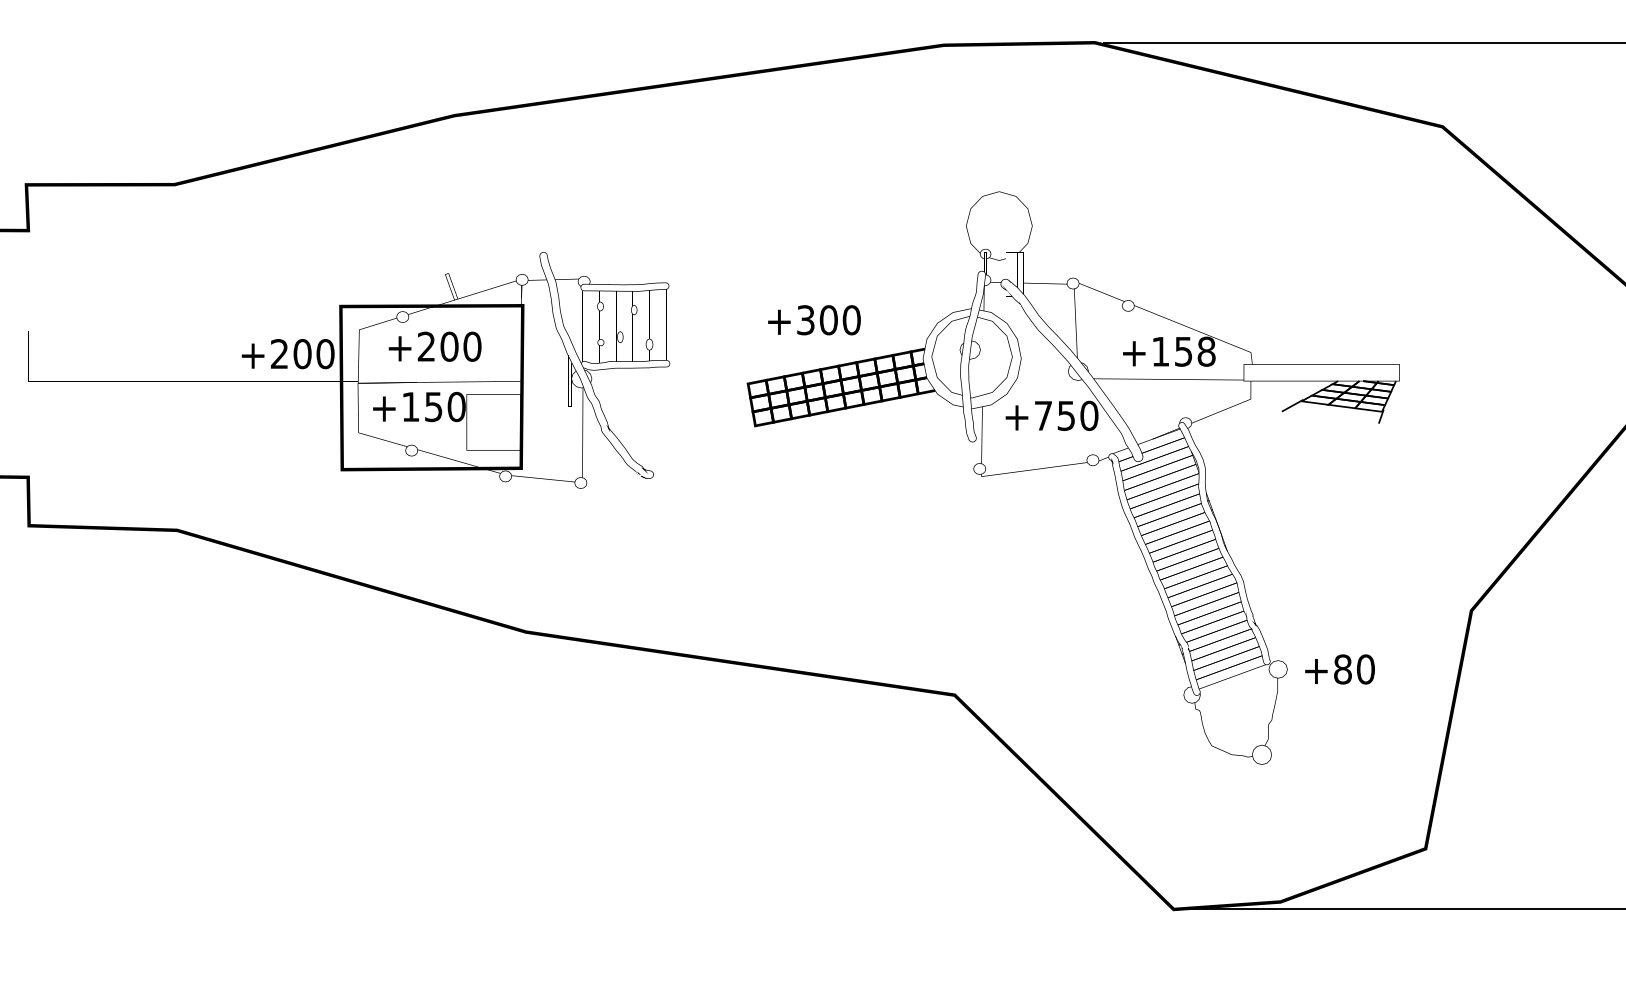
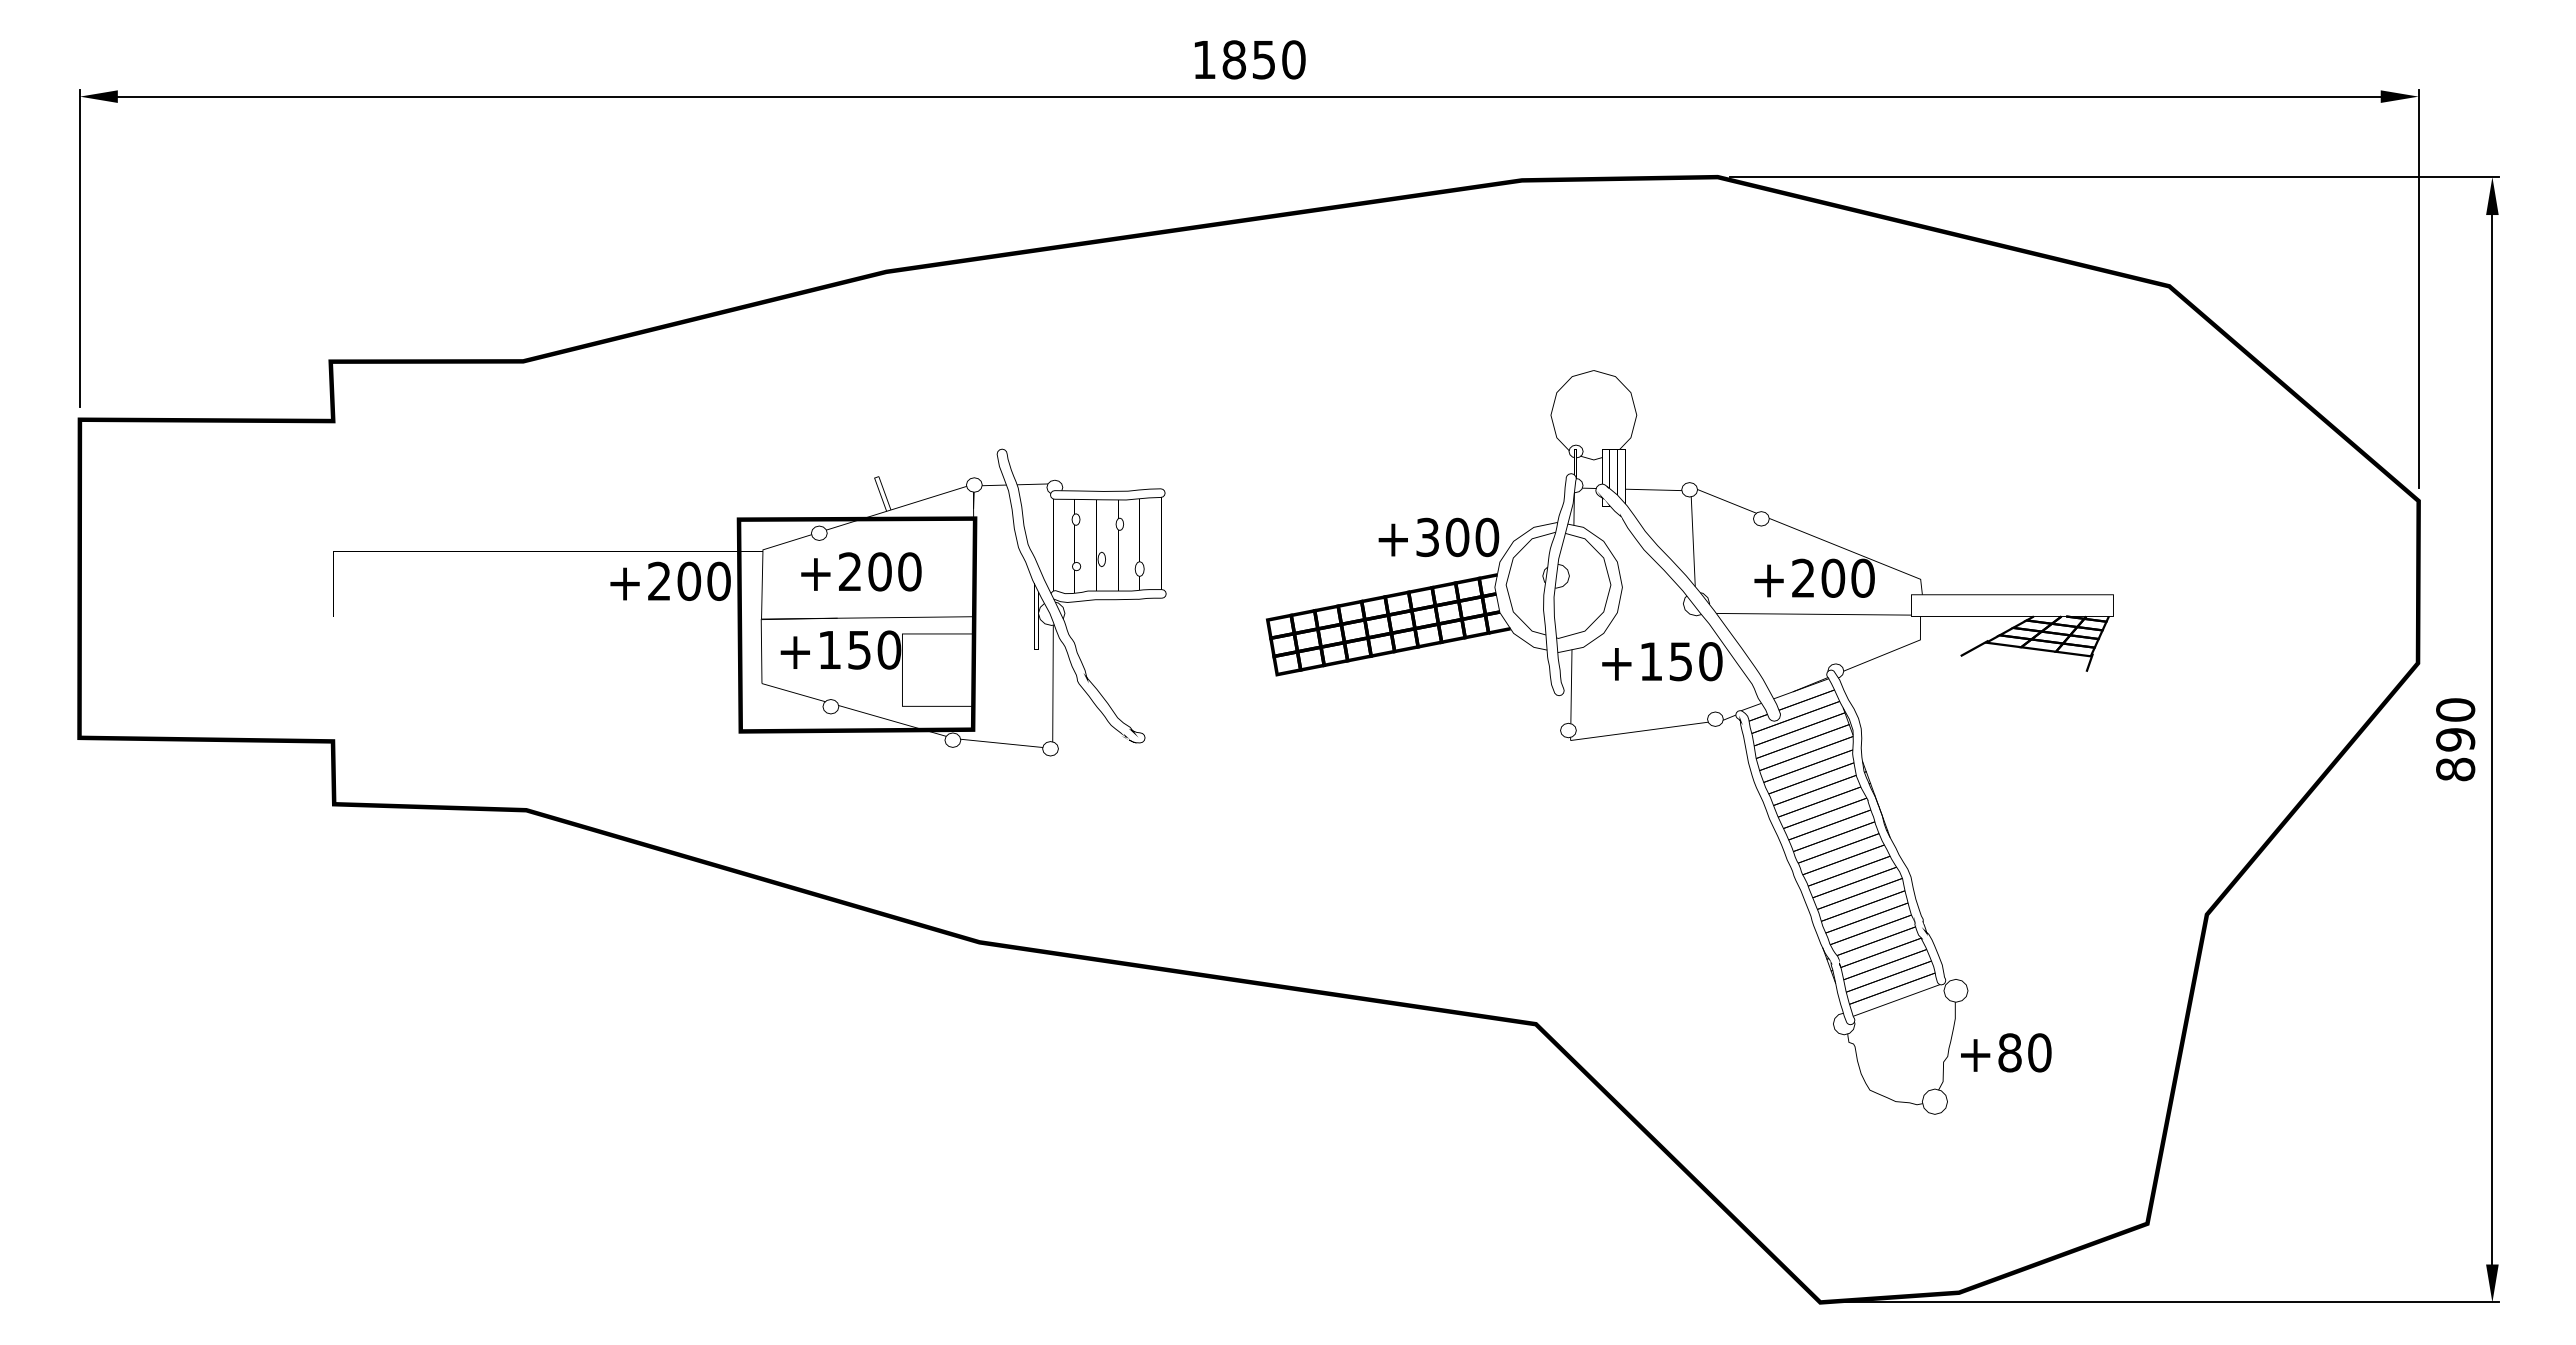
text: (814, 320) -> (1438, 537), moved
text: (1183, 351) -> (1833, 577), +158 -> +200
text: (1043, 415) -> (1651, 661), +750 -> +150
text: (1340, 669) -> (2006, 1052), moved

